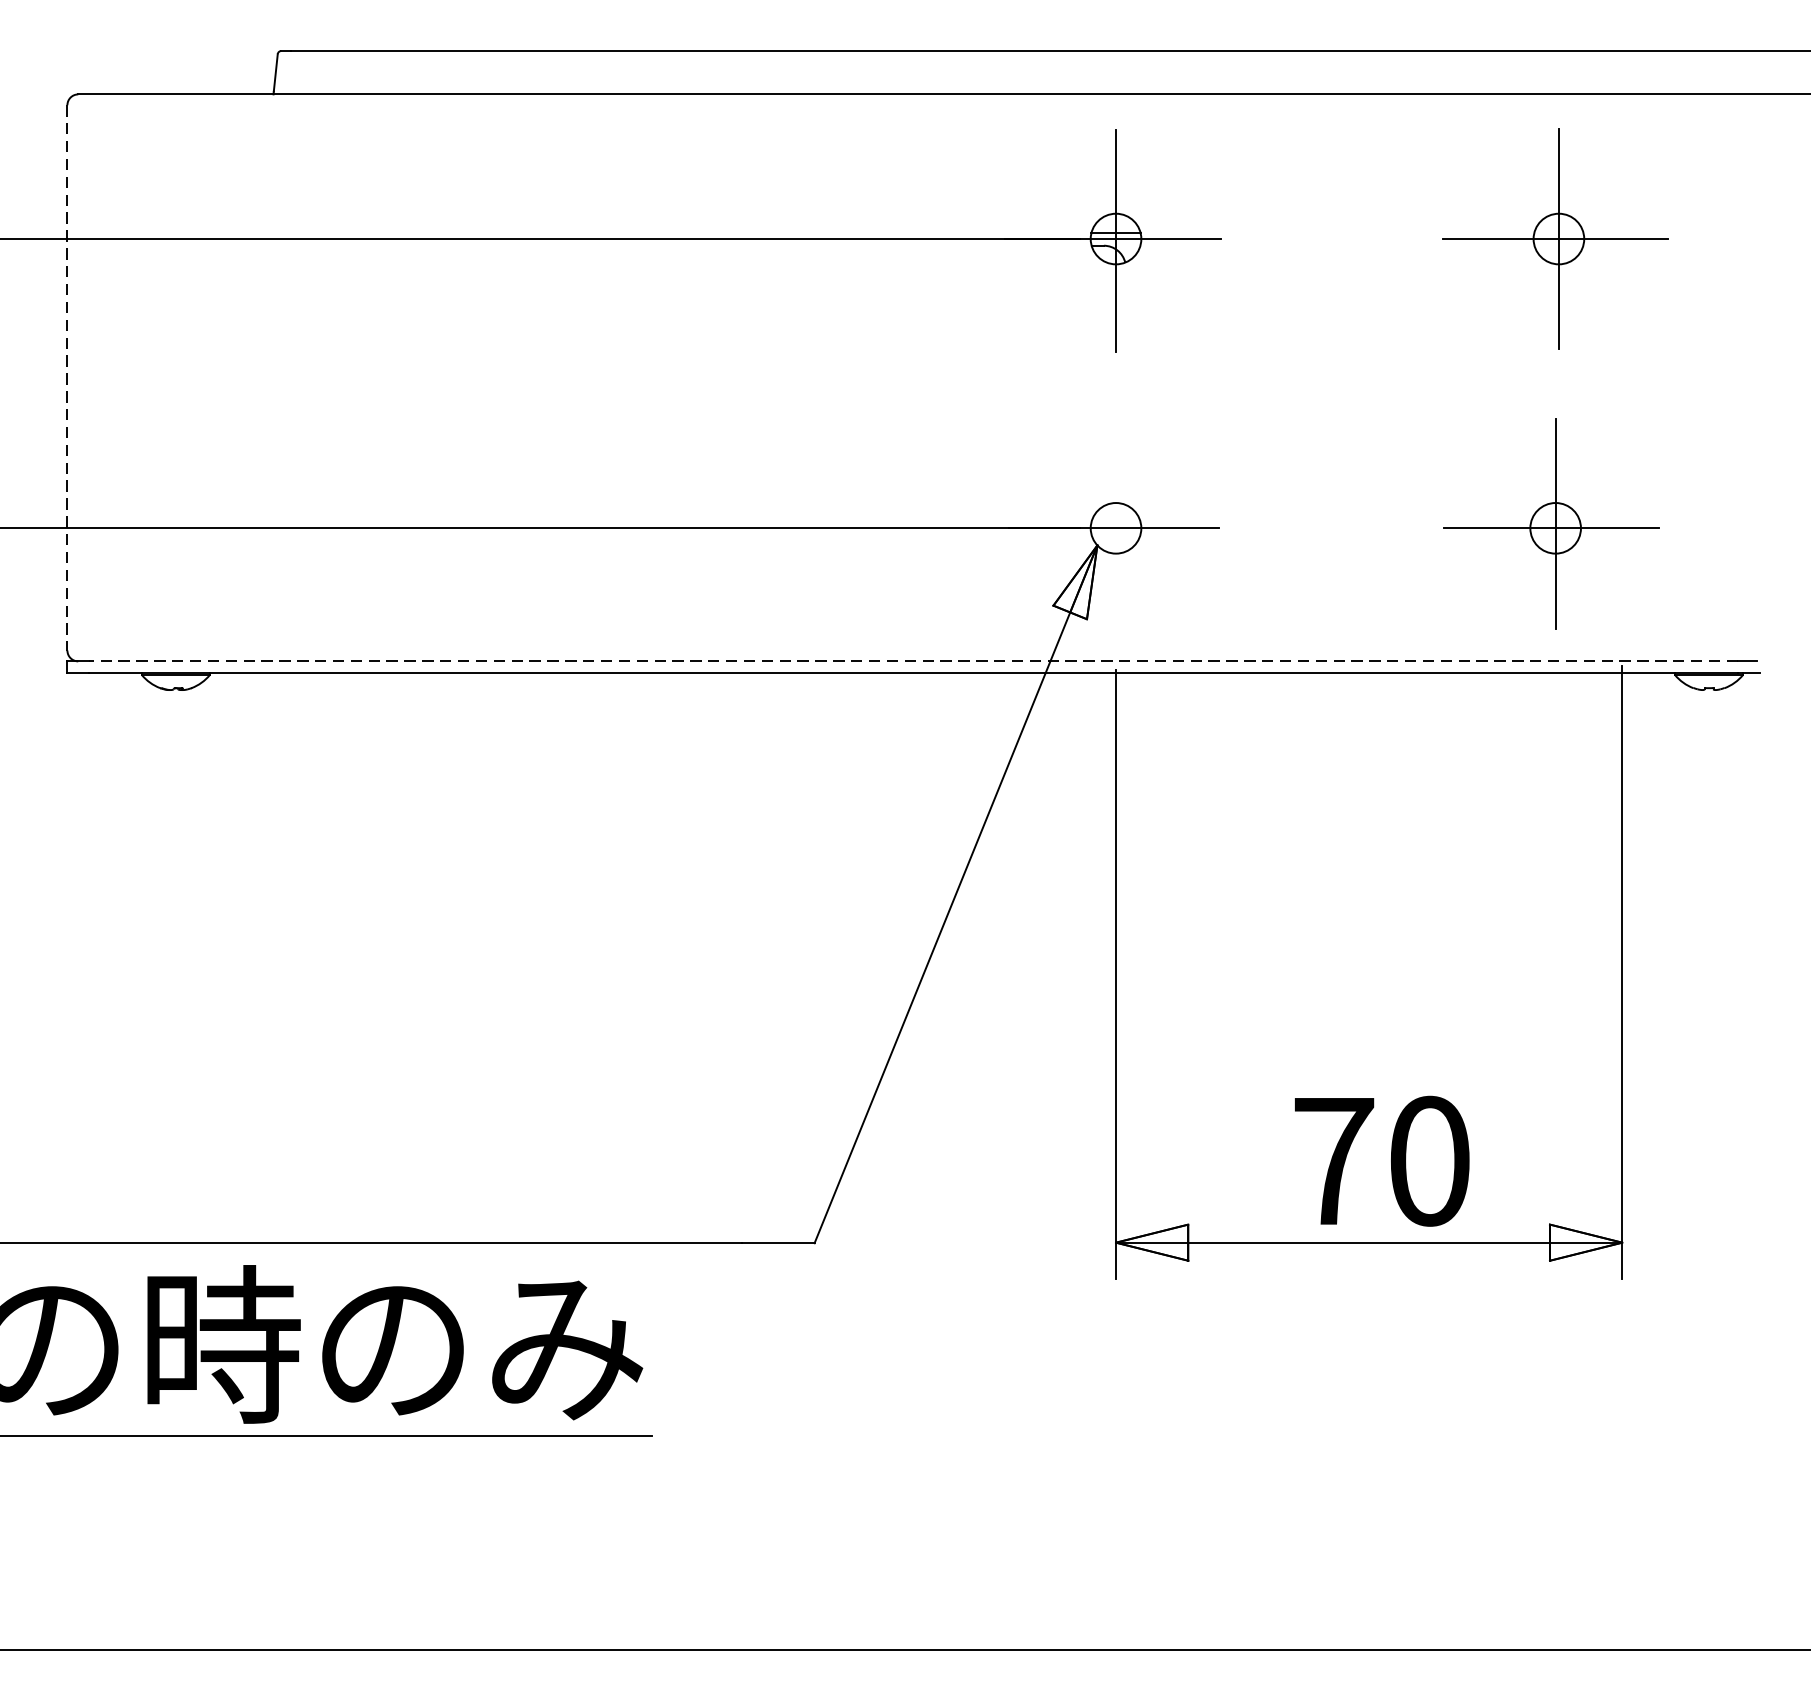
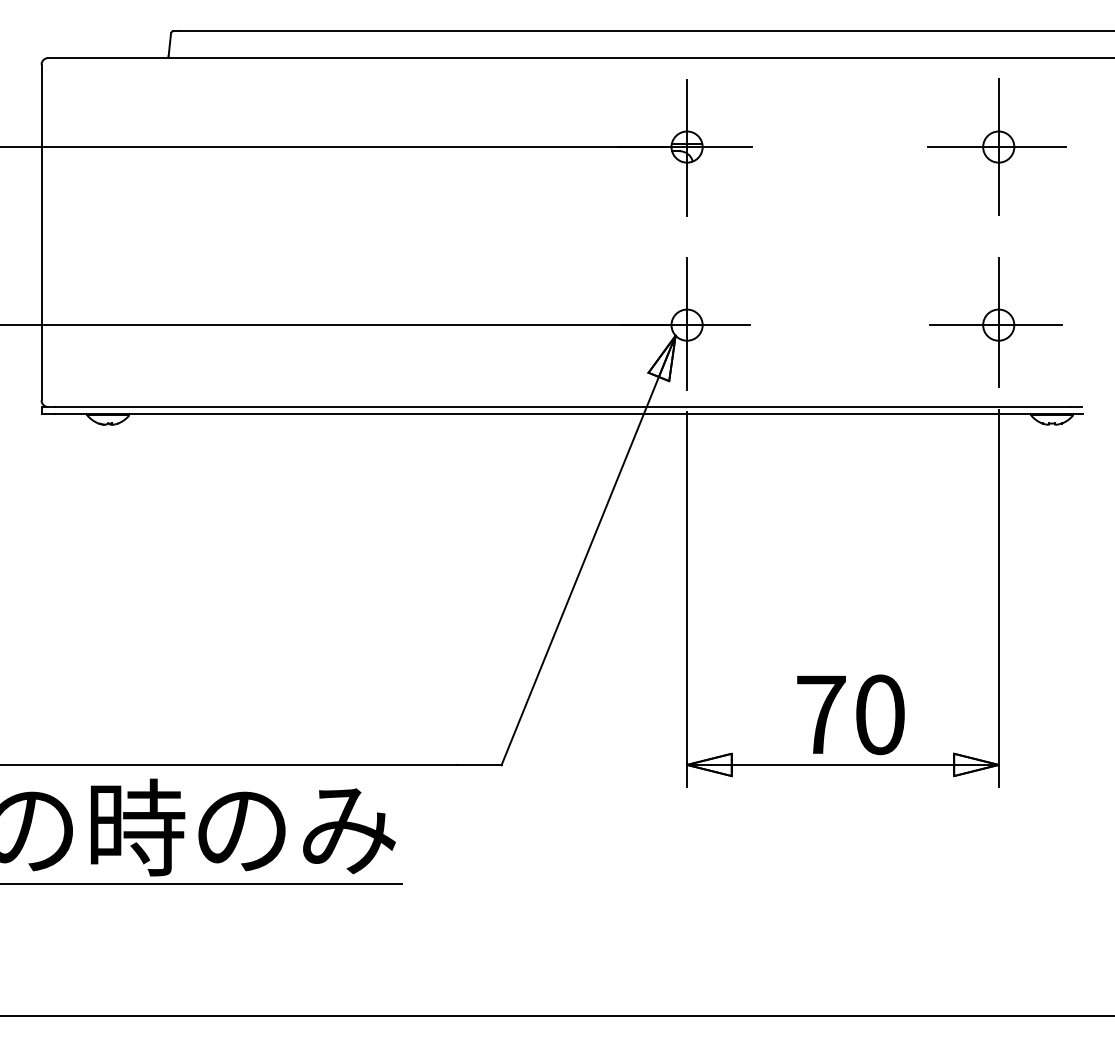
part: (1555, 238) -> (996, 146), moved
line: (67, 377) -> (41, 232), dashed -> solid
part: (1550, 523) -> (995, 322), moved
line: (1116, 527) -> (687, 324), added
line: (913, 662) -> (562, 407), dashed -> solid

